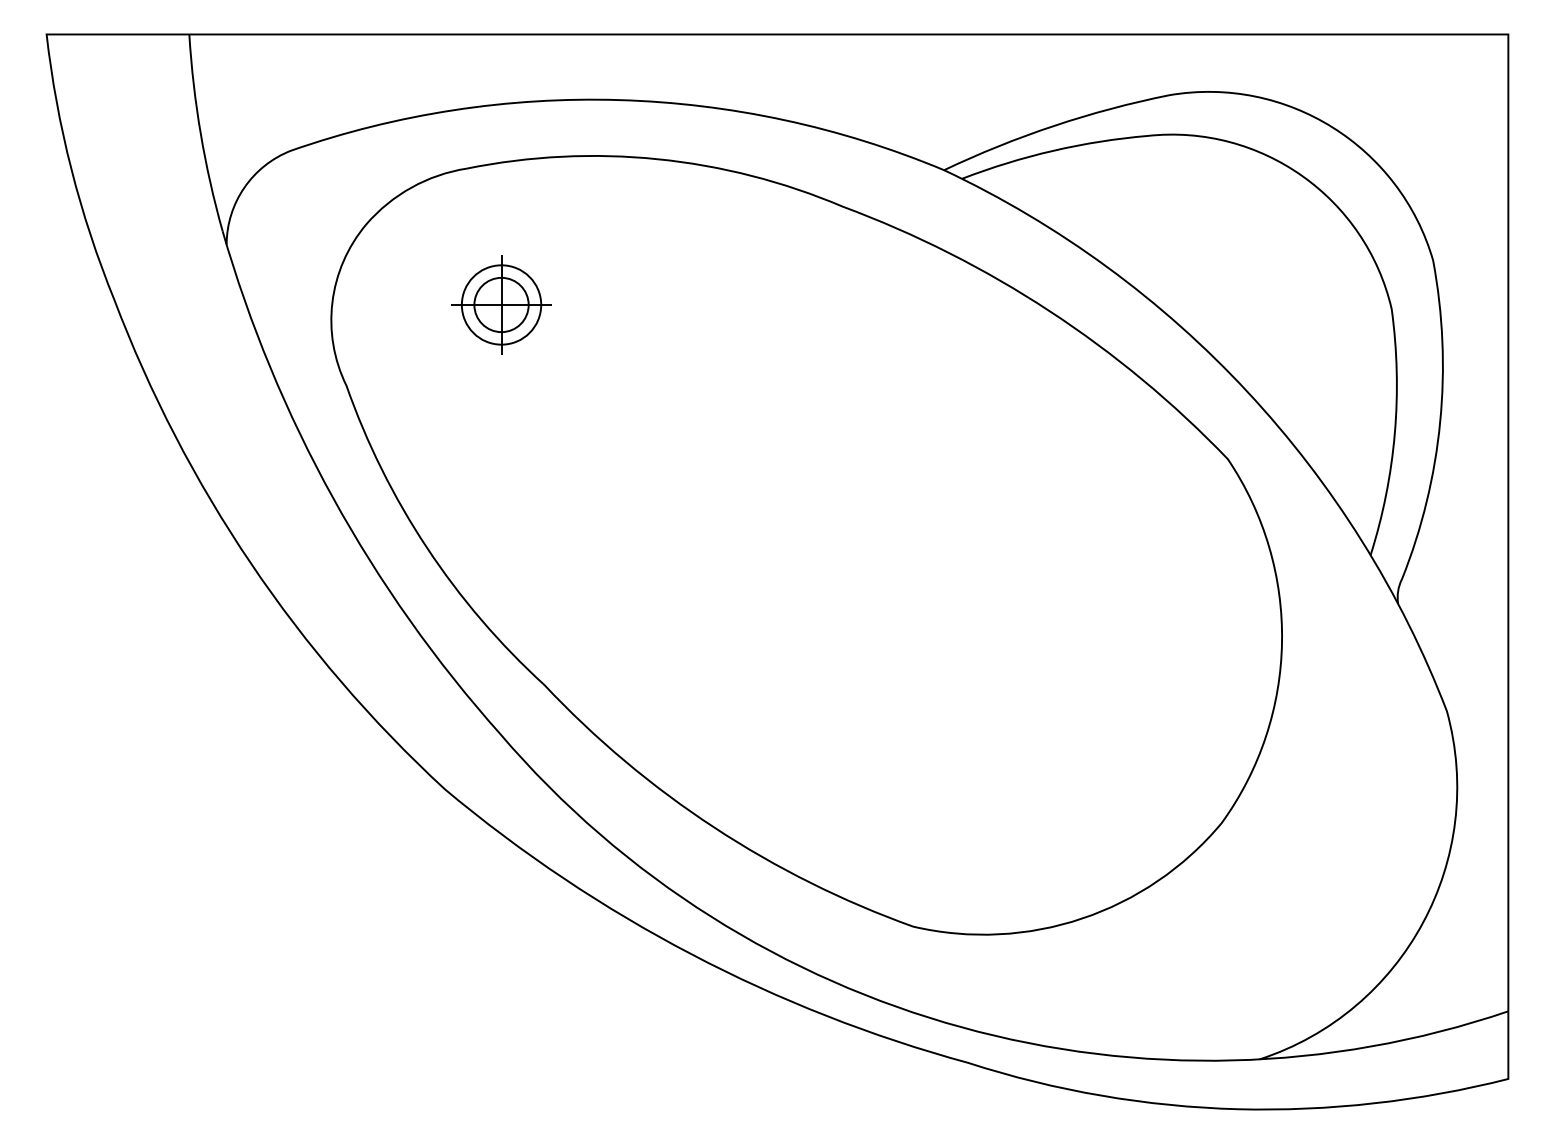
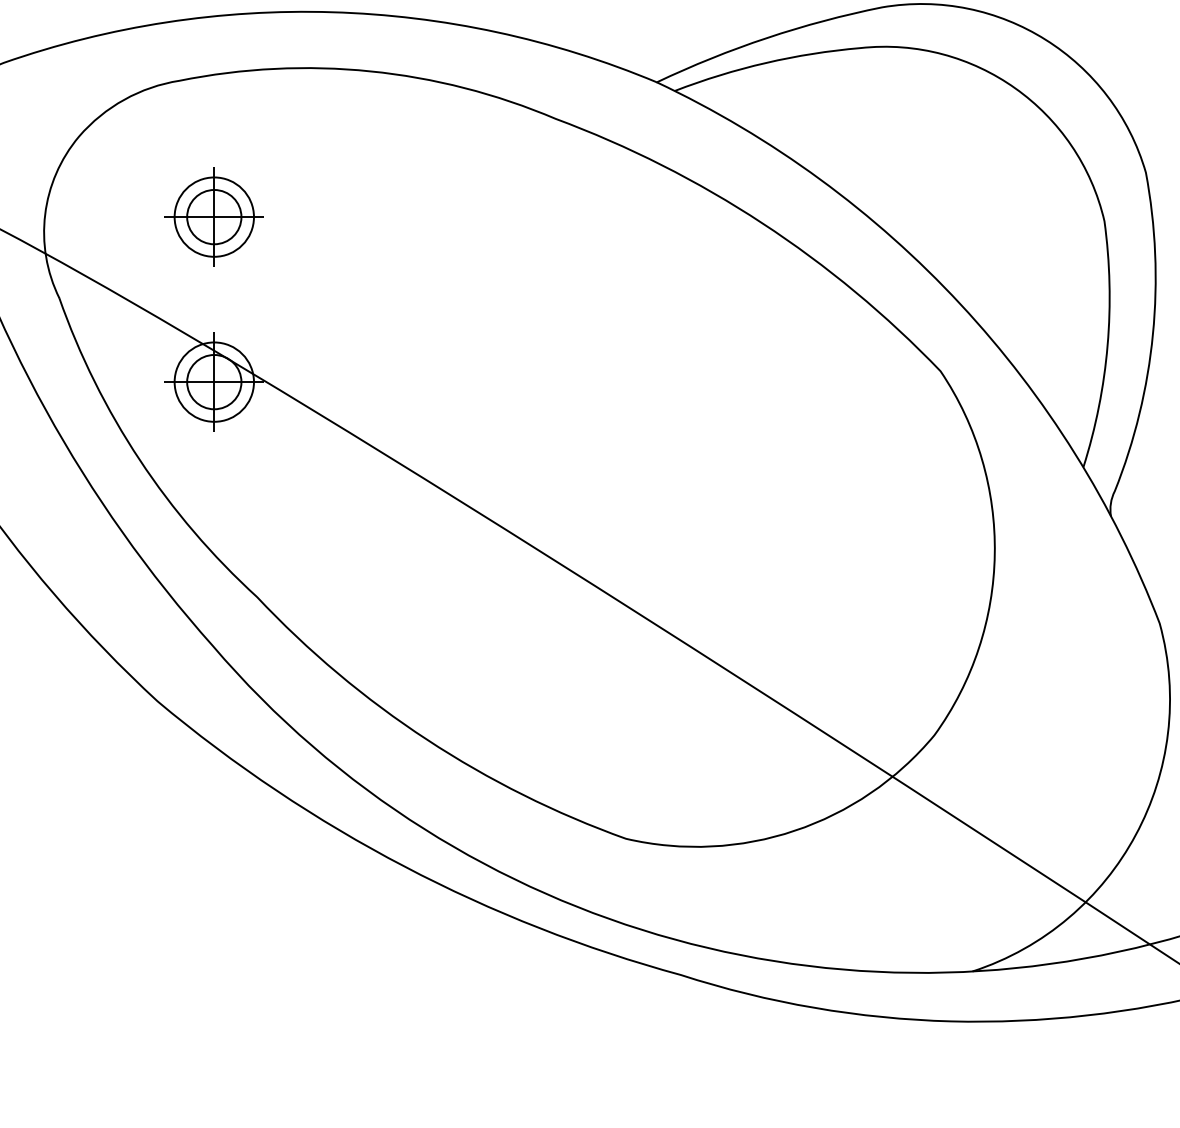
part: (501, 469) -> (214, 381), added

